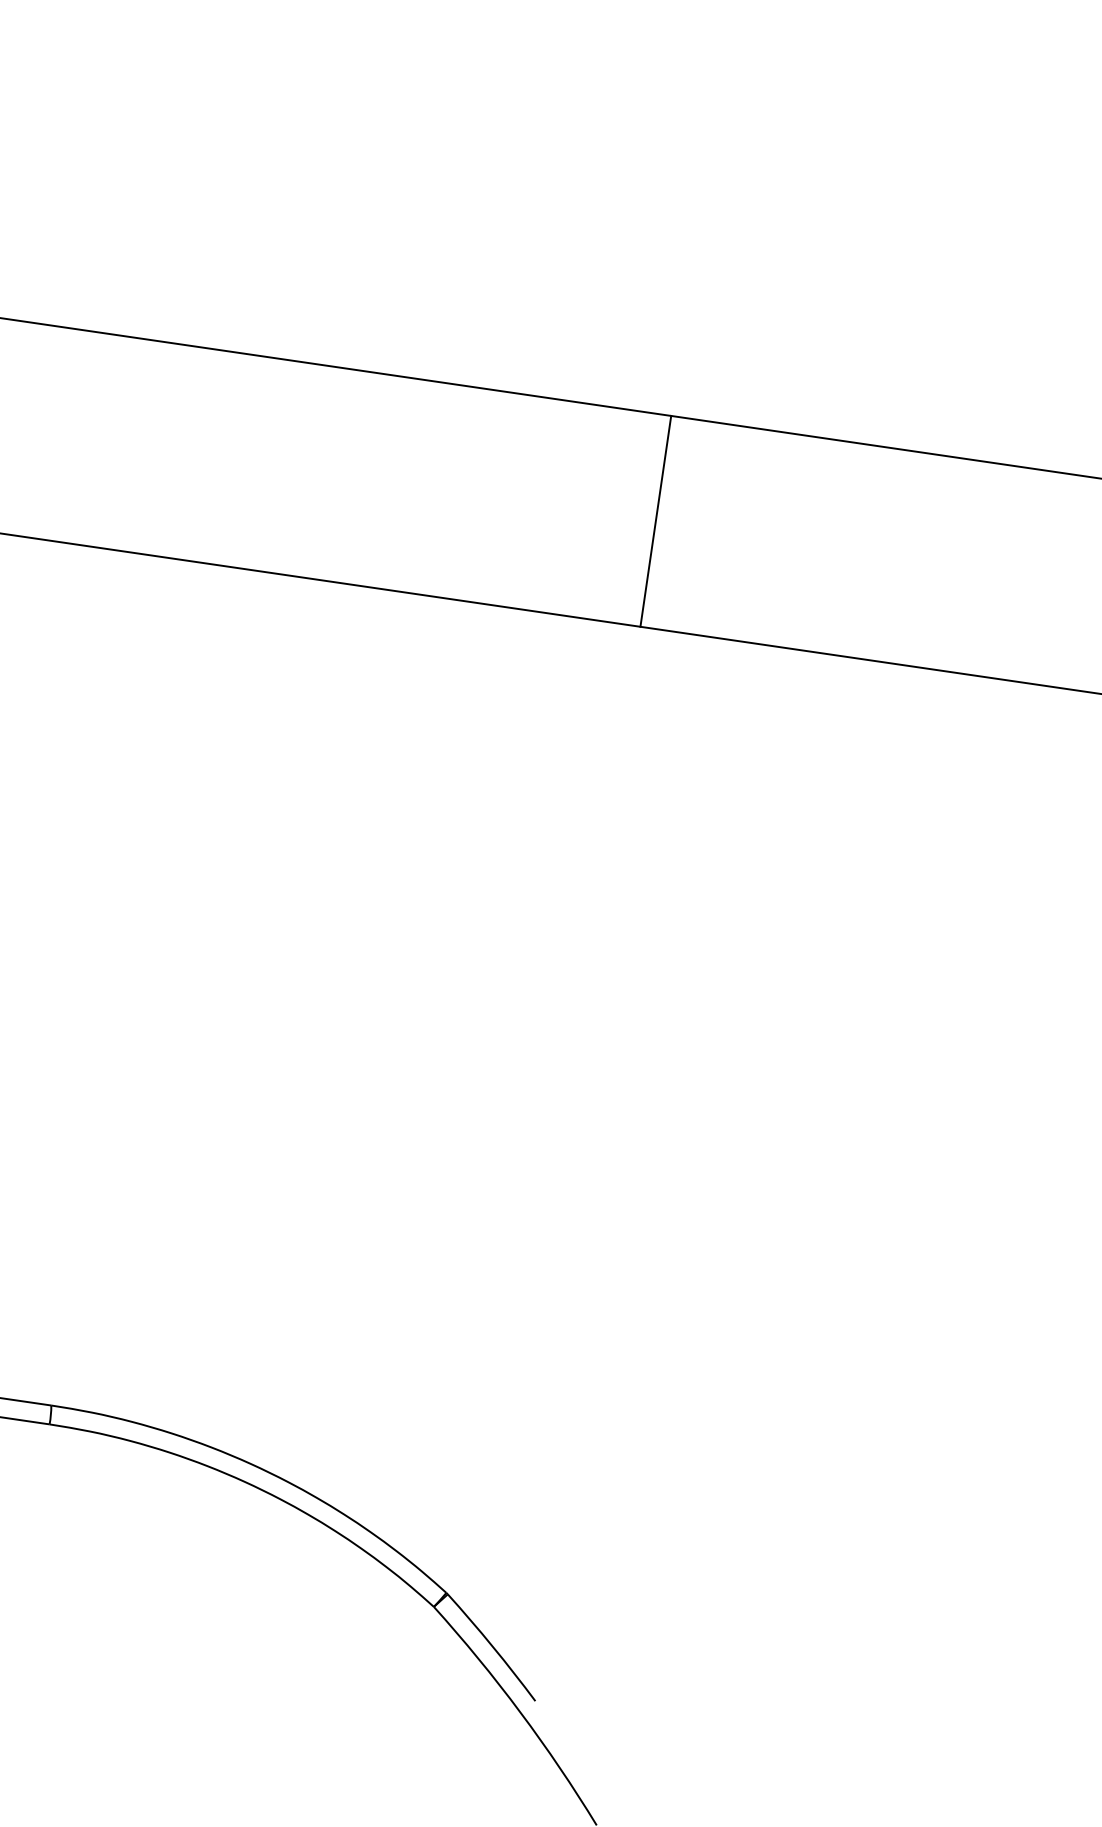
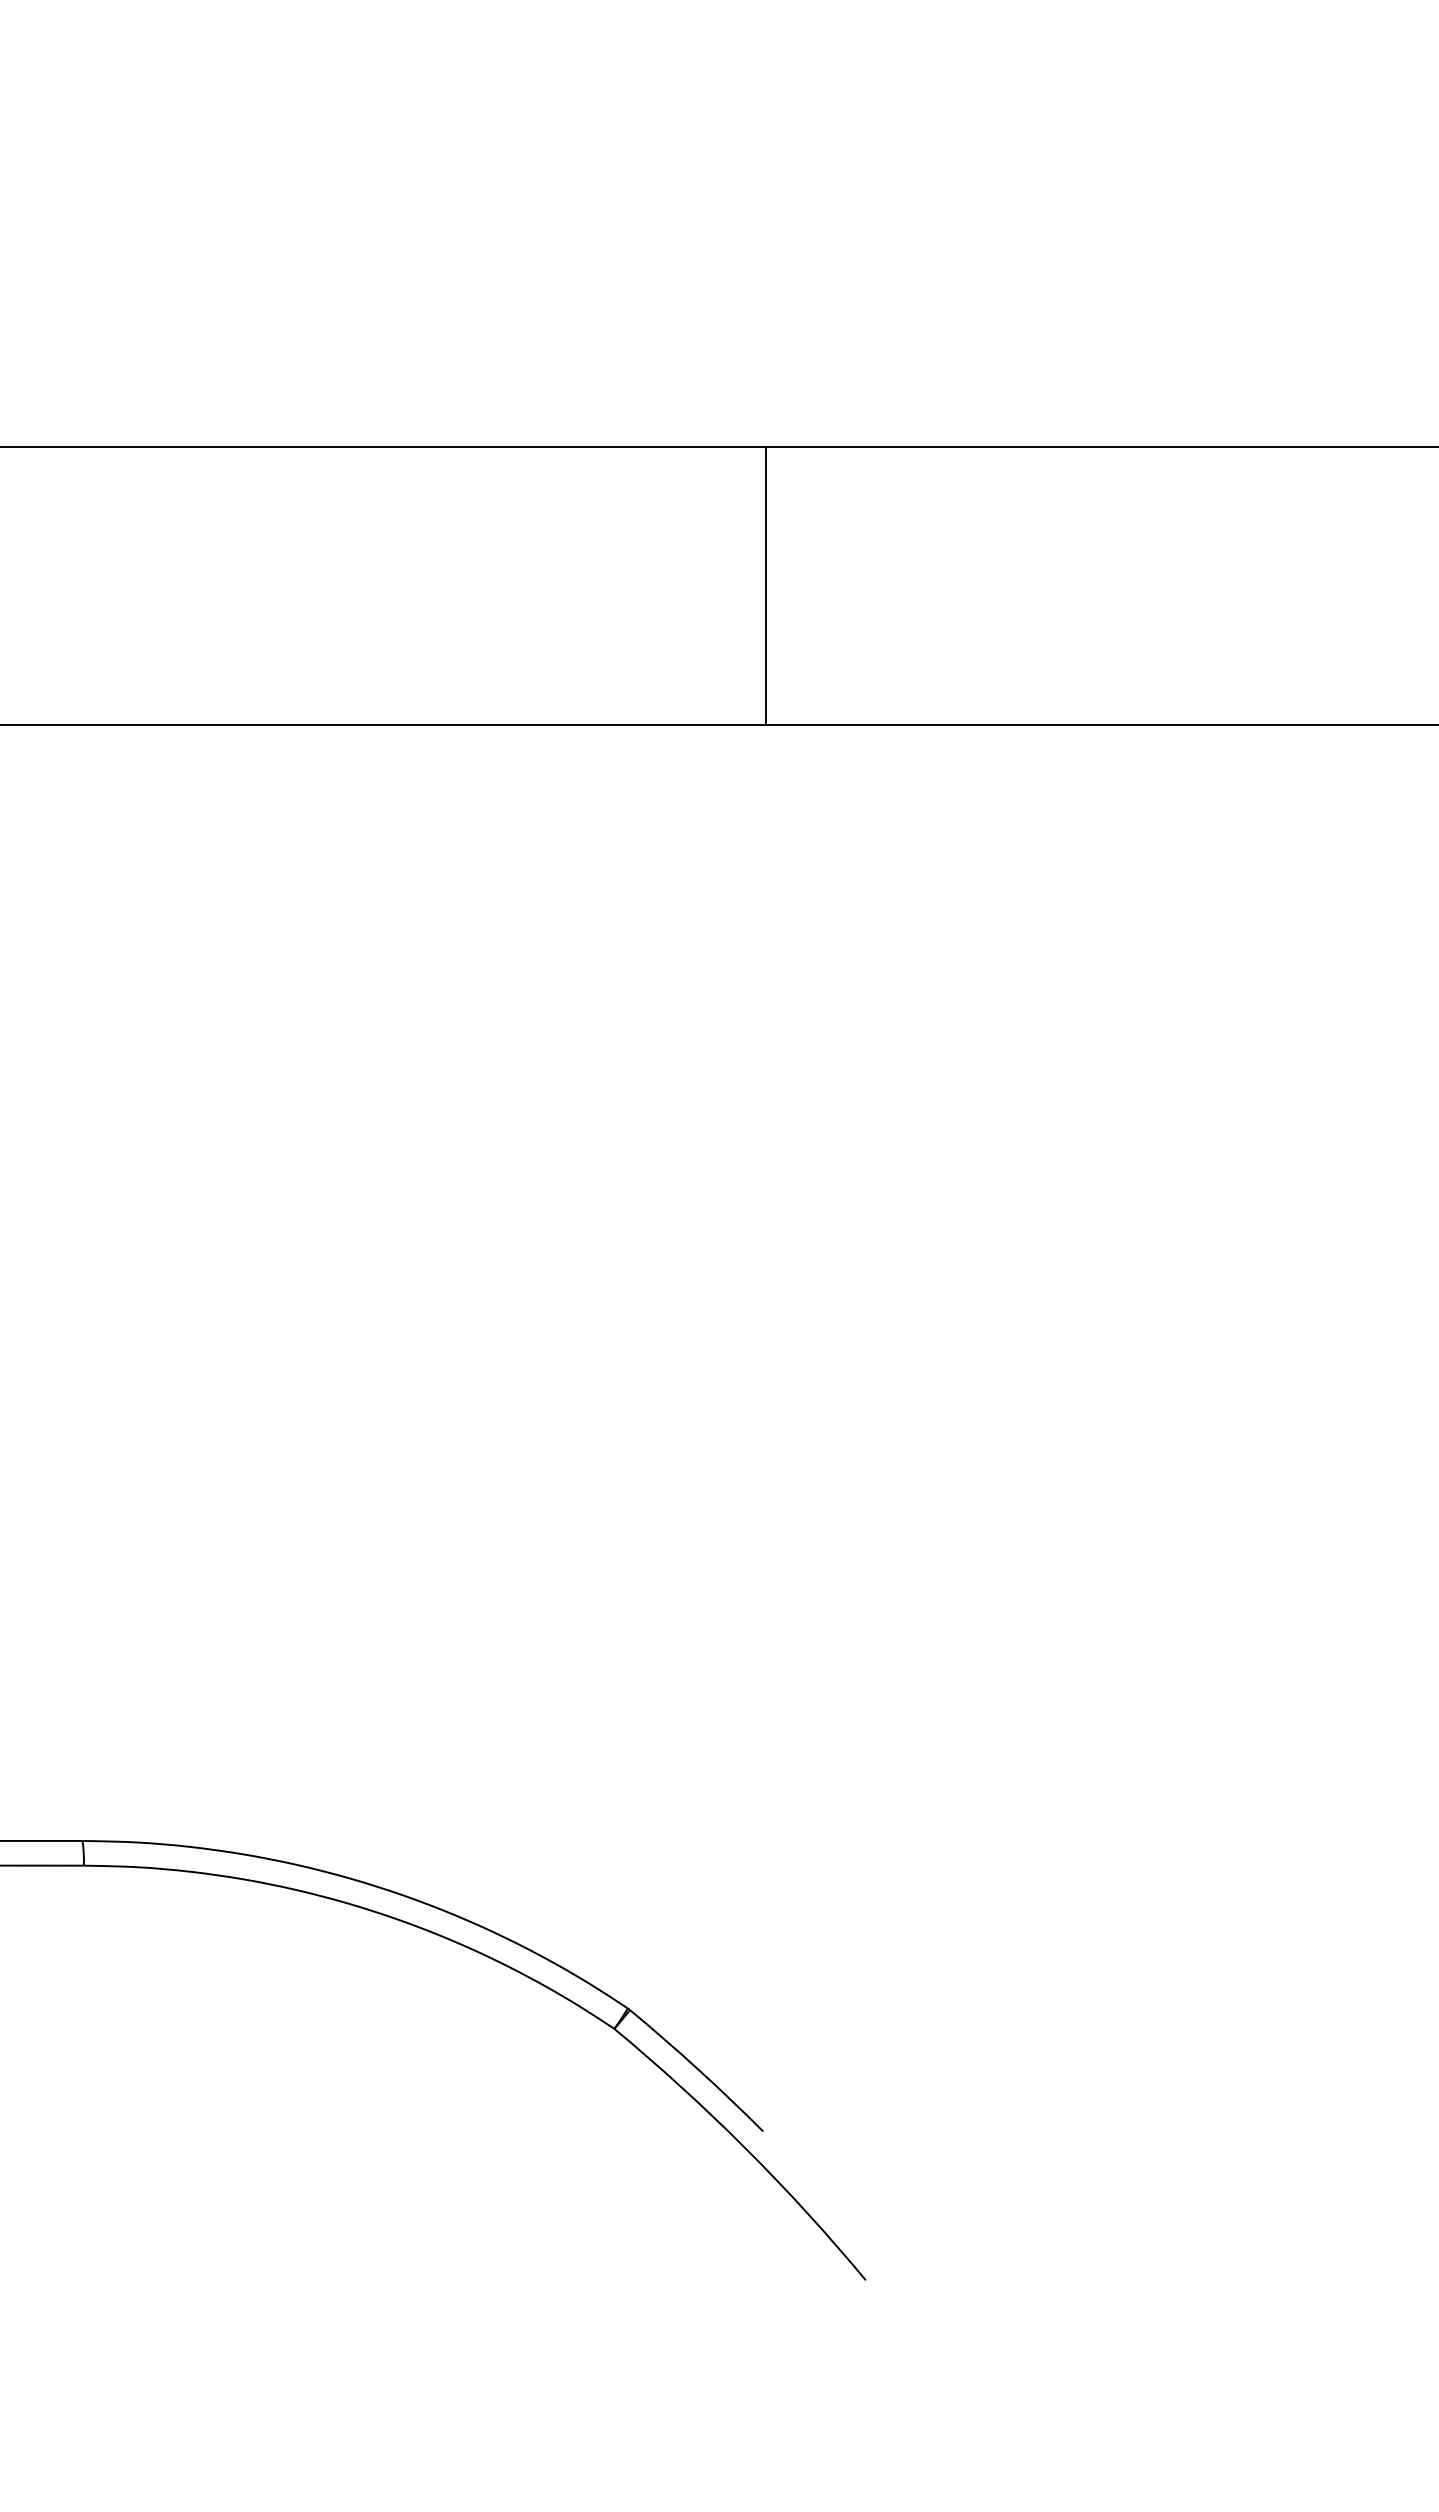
line: (655, 521) -> (765, 585), moved

